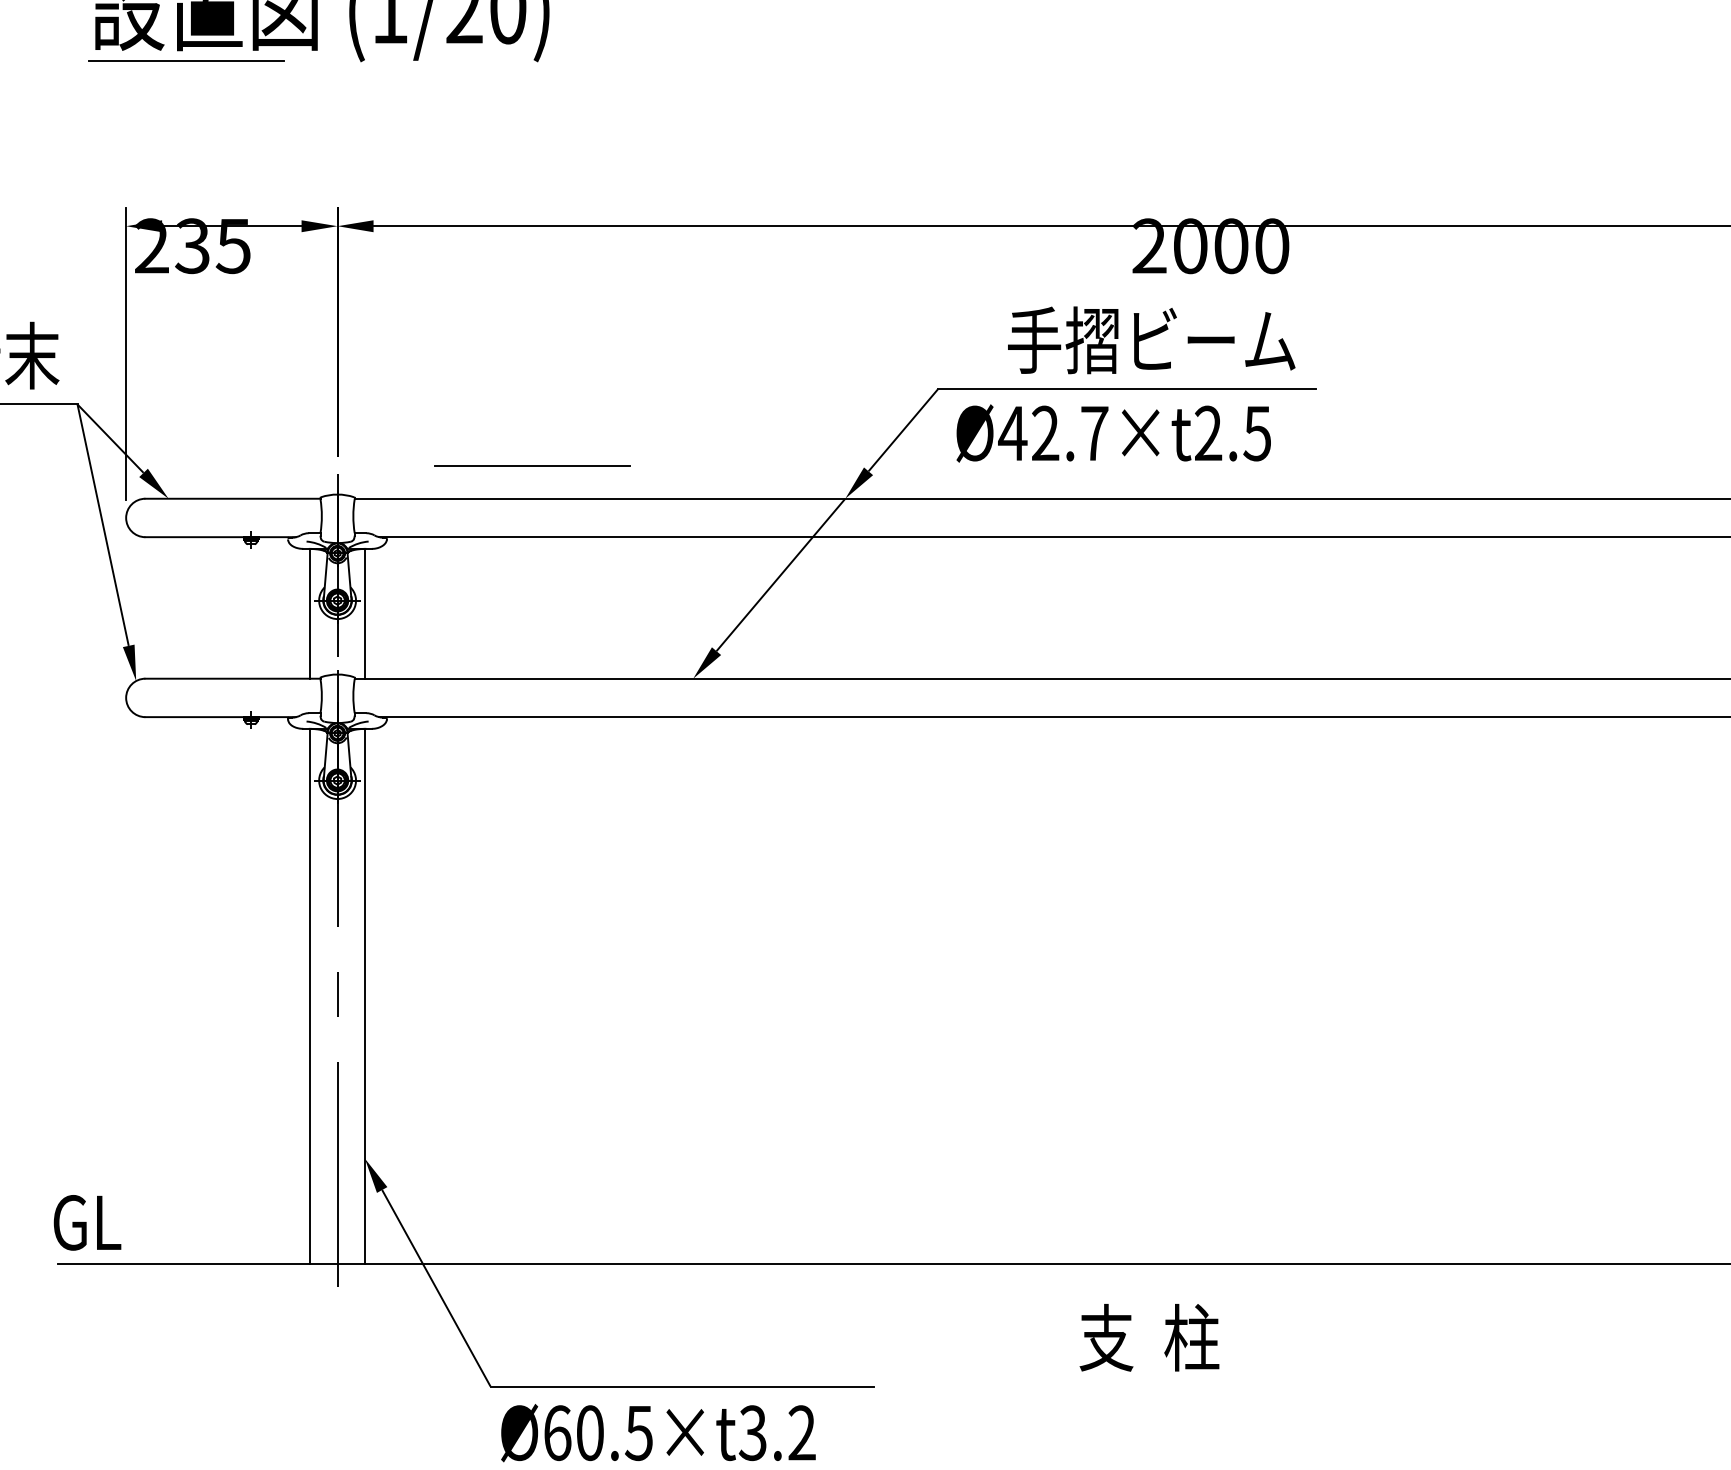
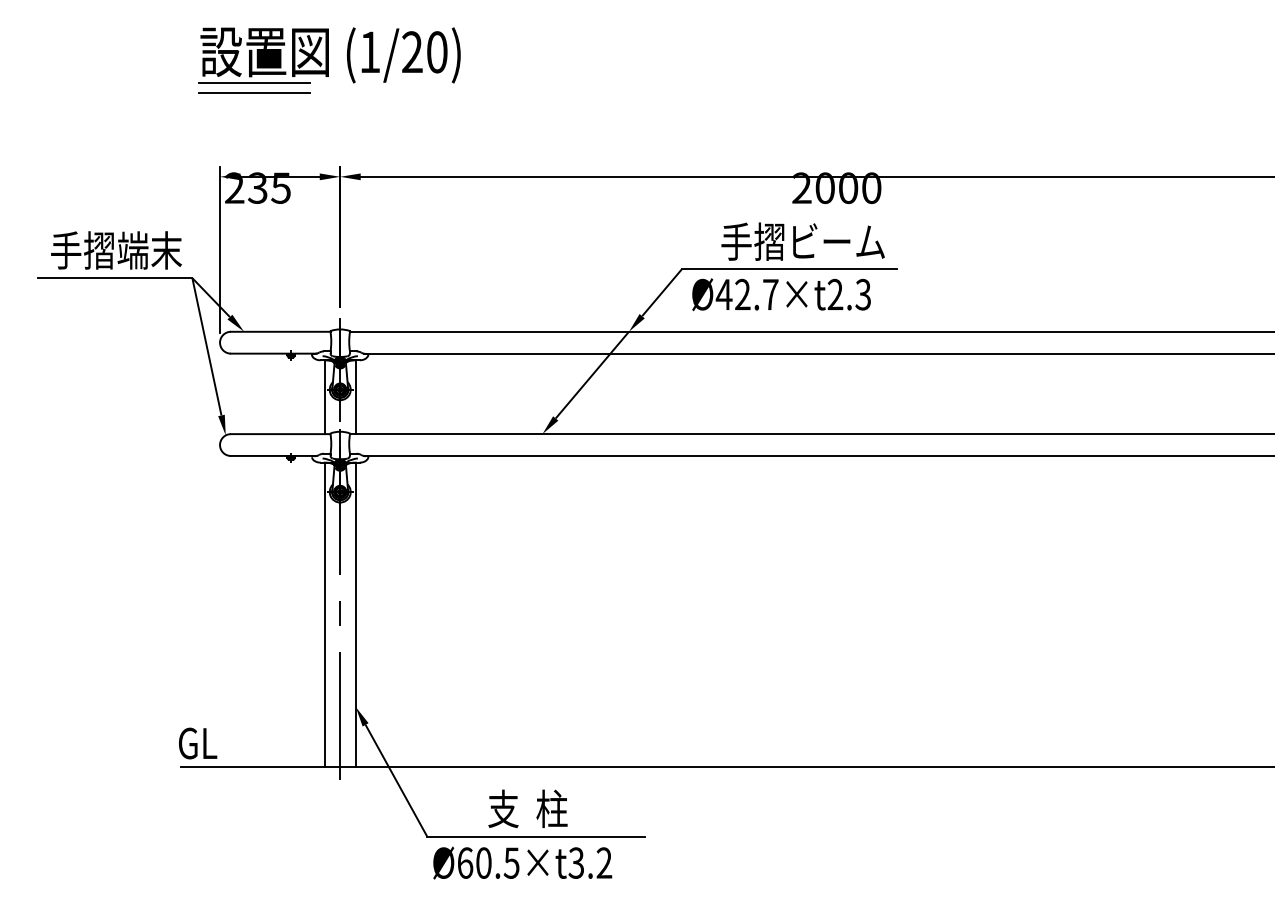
text: (1257, 431) -> (863, 293), Ø42.7×t2.5 -> Ø42.7×t2.3
line: (533, 464) -> (254, 92), moved
text: (1148, 1337) -> (527, 808), moved

